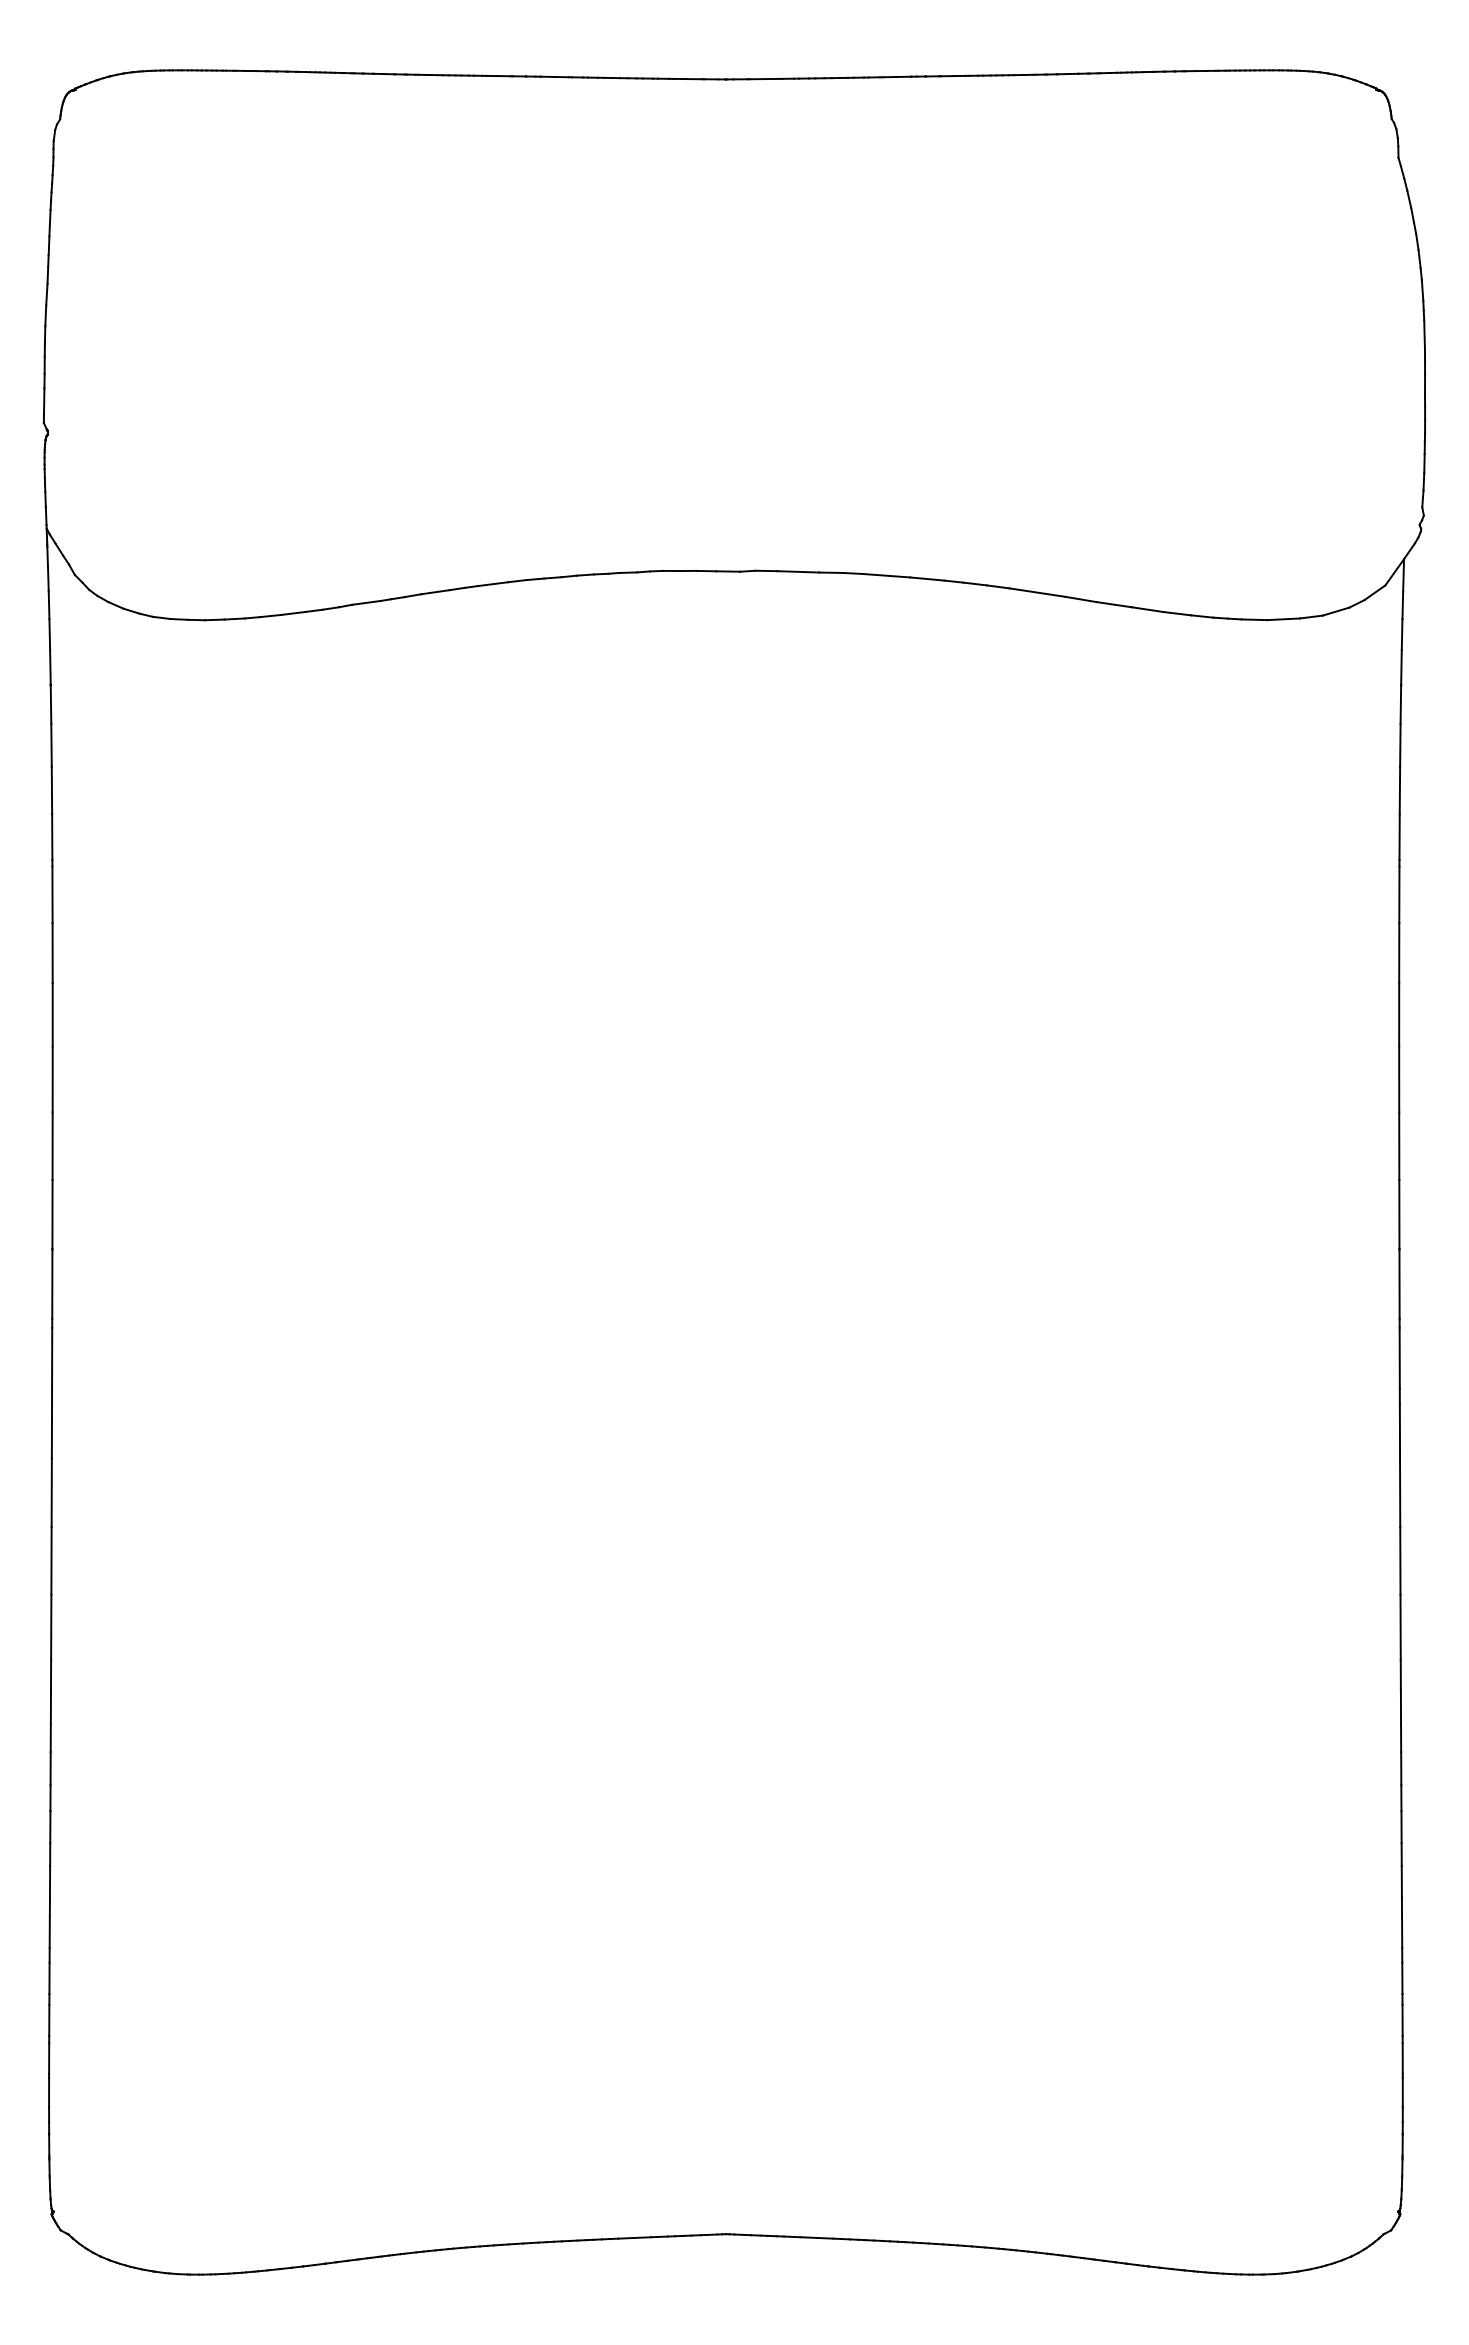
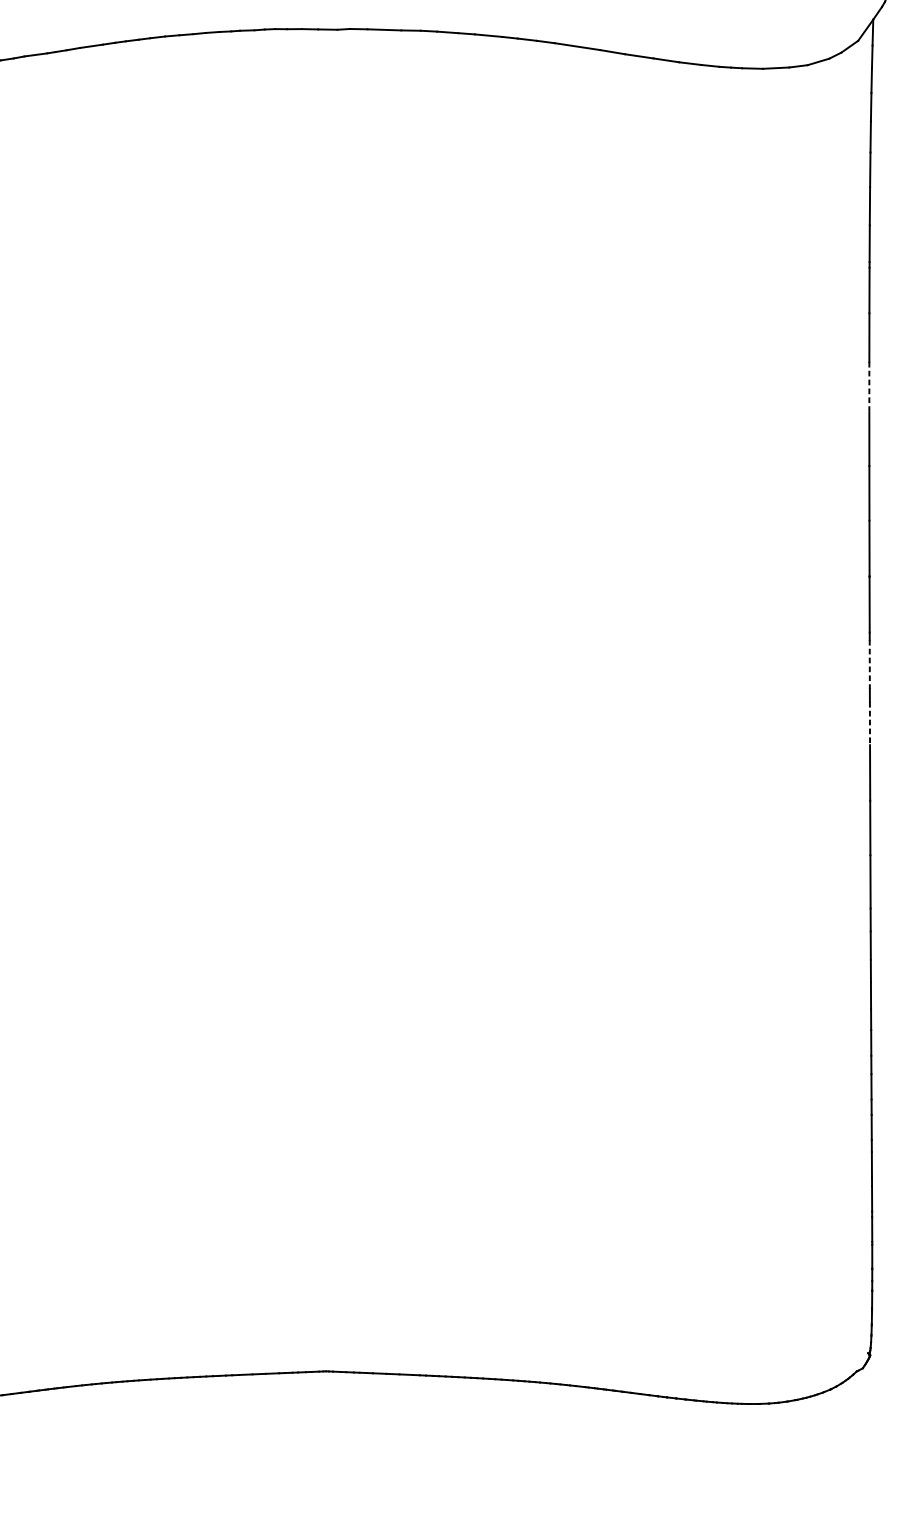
line: (1399, 1014) -> (869, 387), solid -> dashed
line: (1399, 1358) -> (869, 664), solid -> dashed
line: (1399, 1431) -> (869, 723), solid -> dashed

